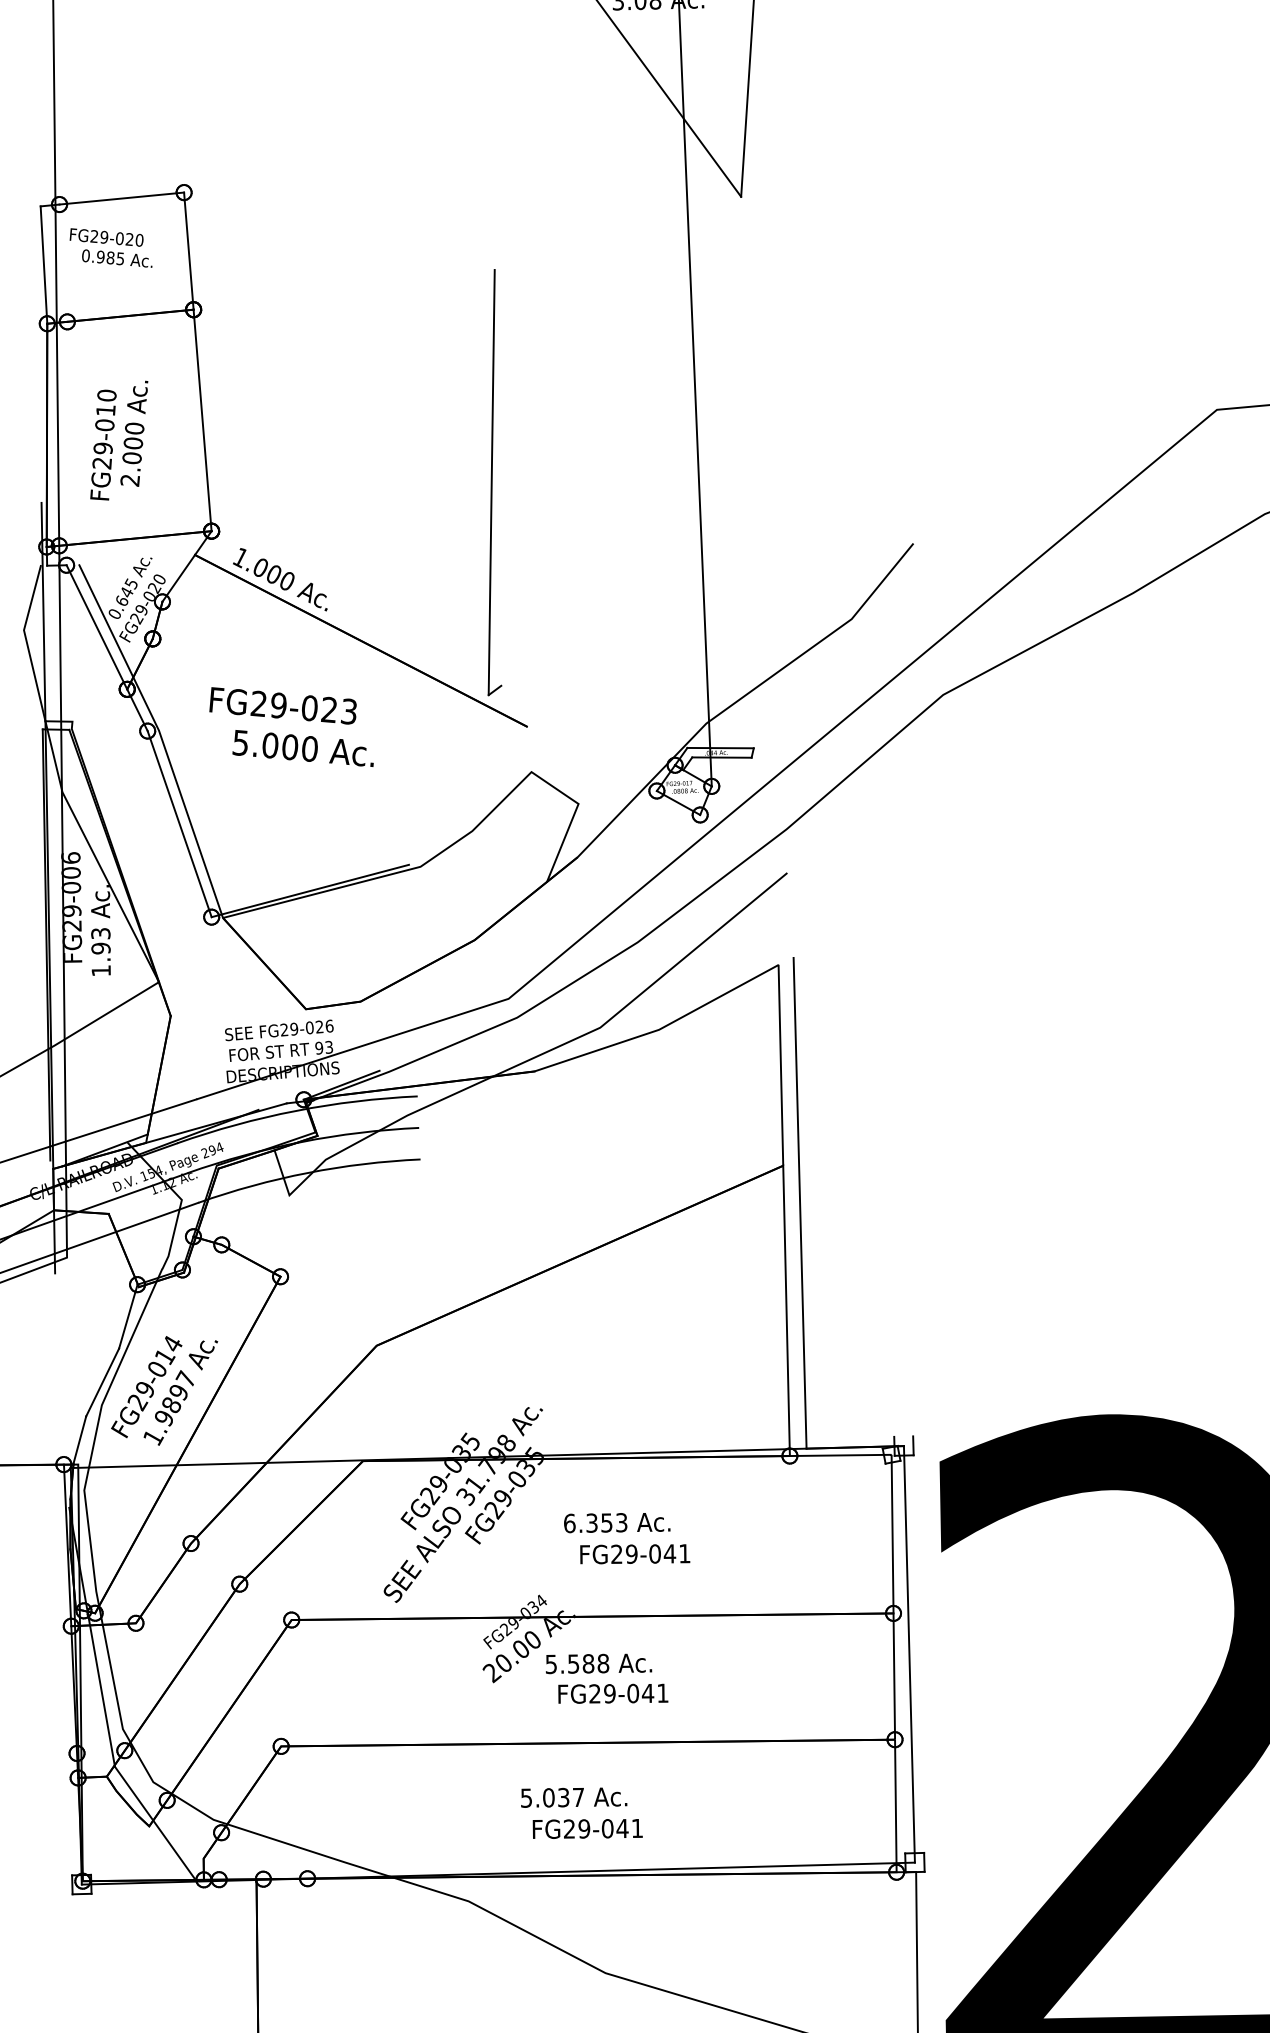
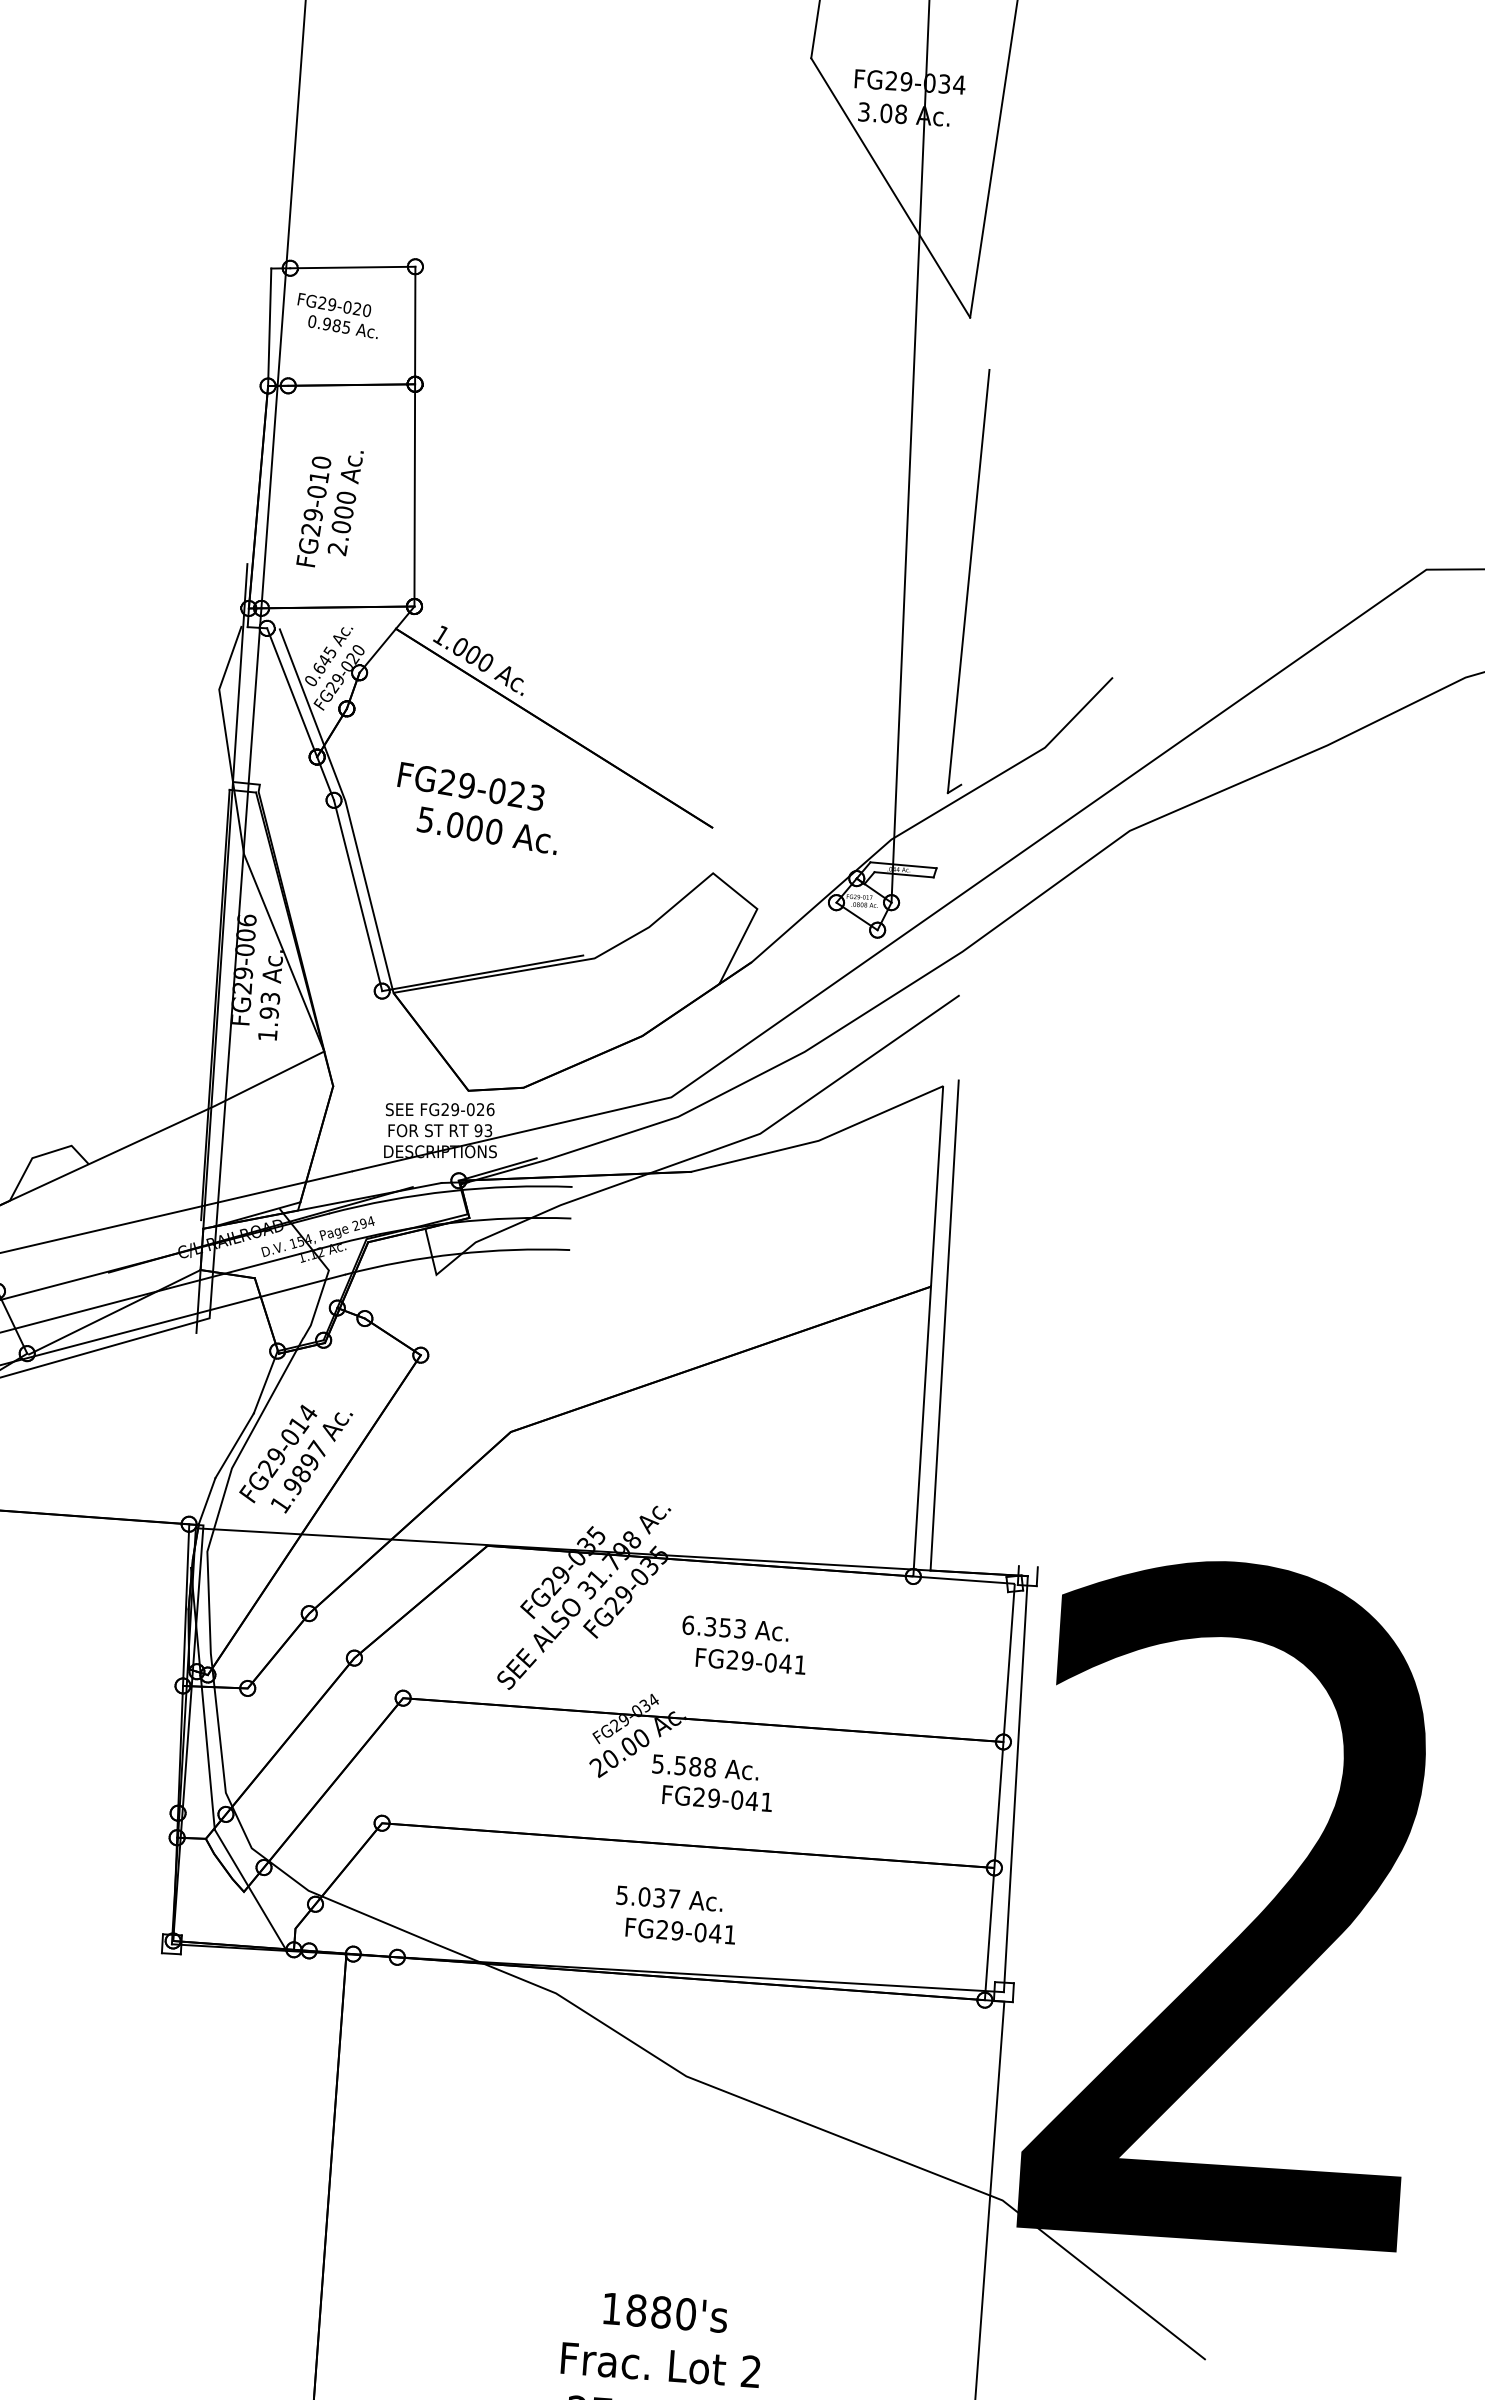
part: (491, 482) -> (968, 581), moved

